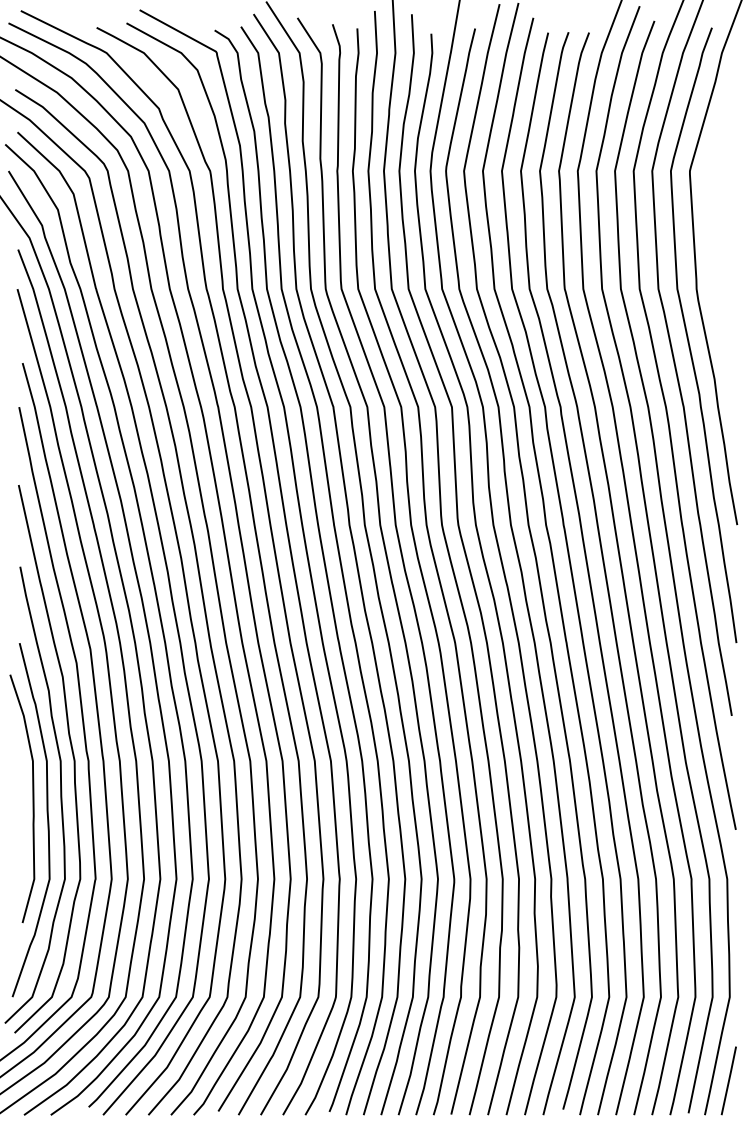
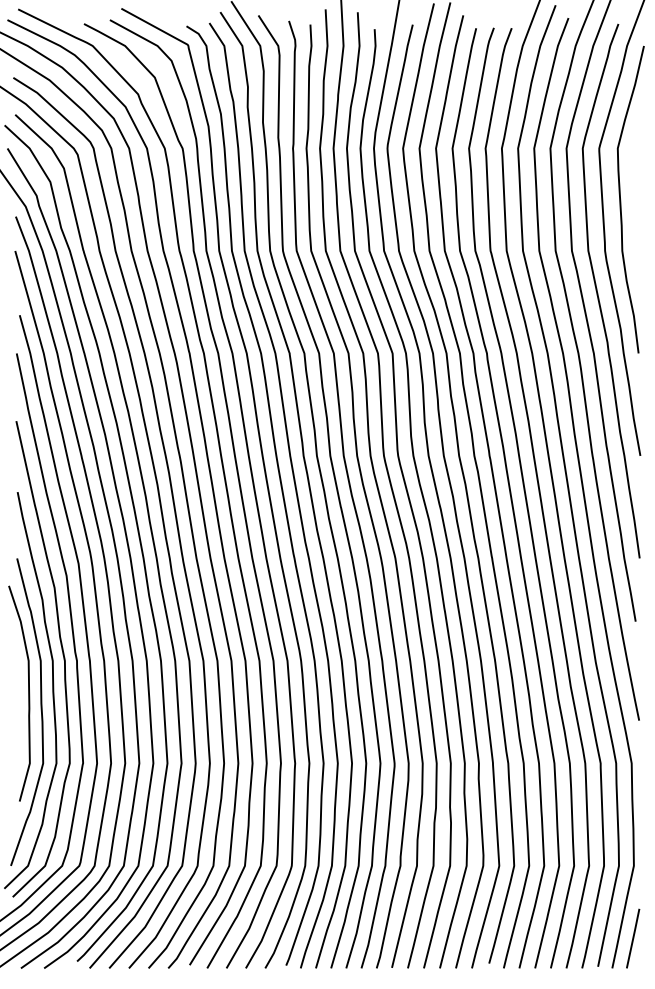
curve: (715, 230) -> (621, 200), added

